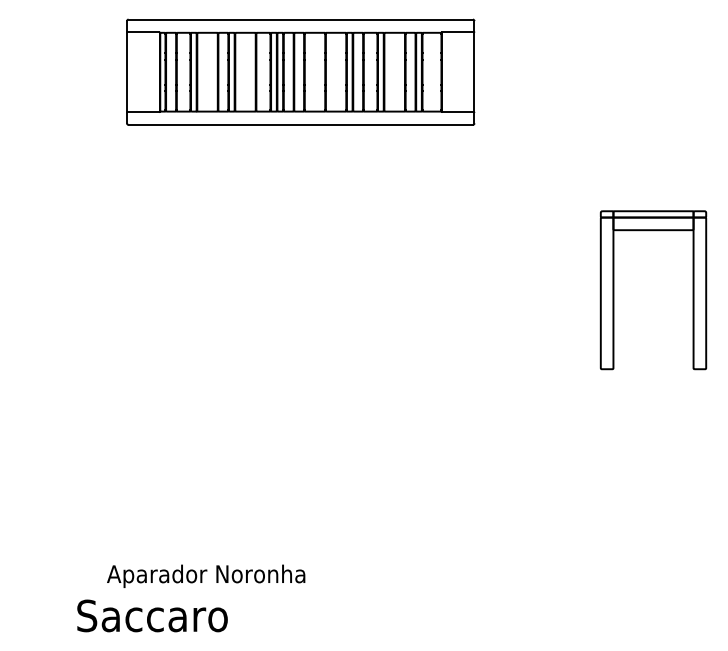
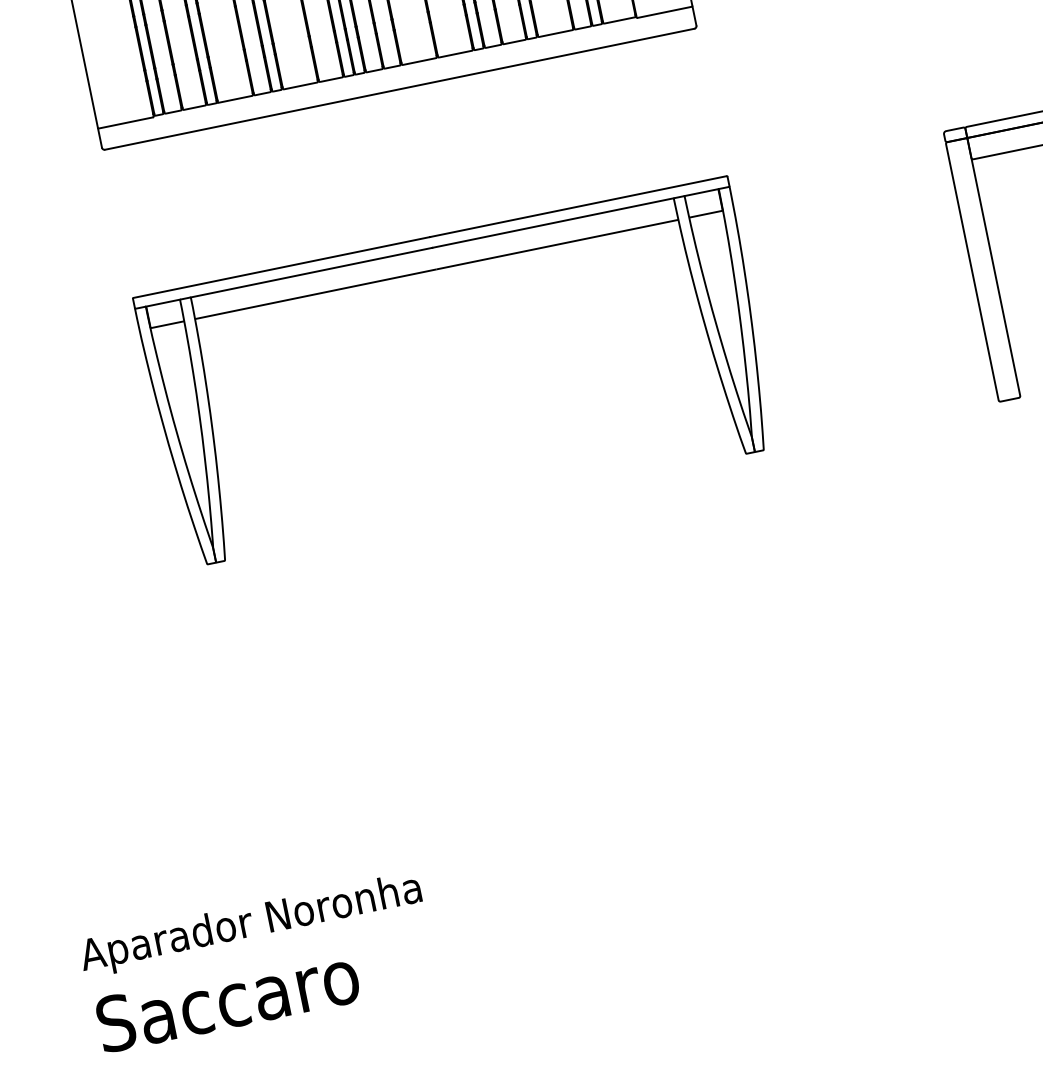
part: (300, 230) -> (436, 270), added
text: (206, 575) -> (251, 923), moved
text: (152, 615) -> (227, 999), moved

